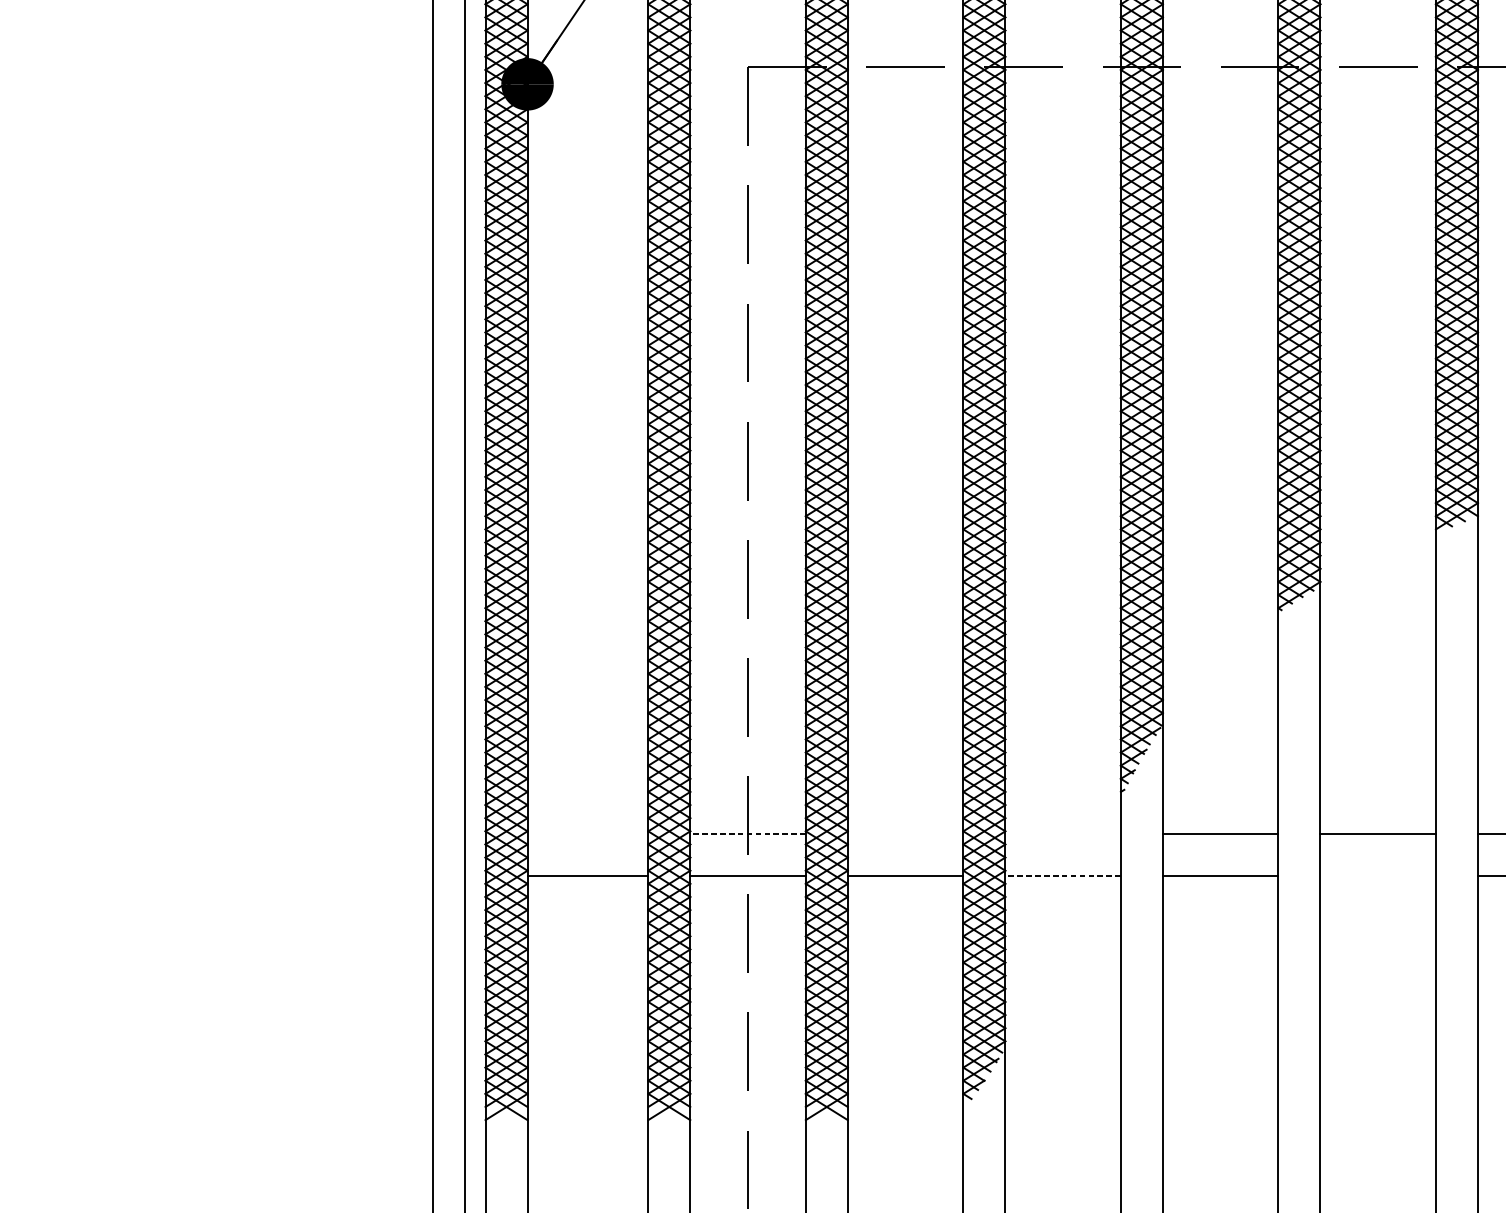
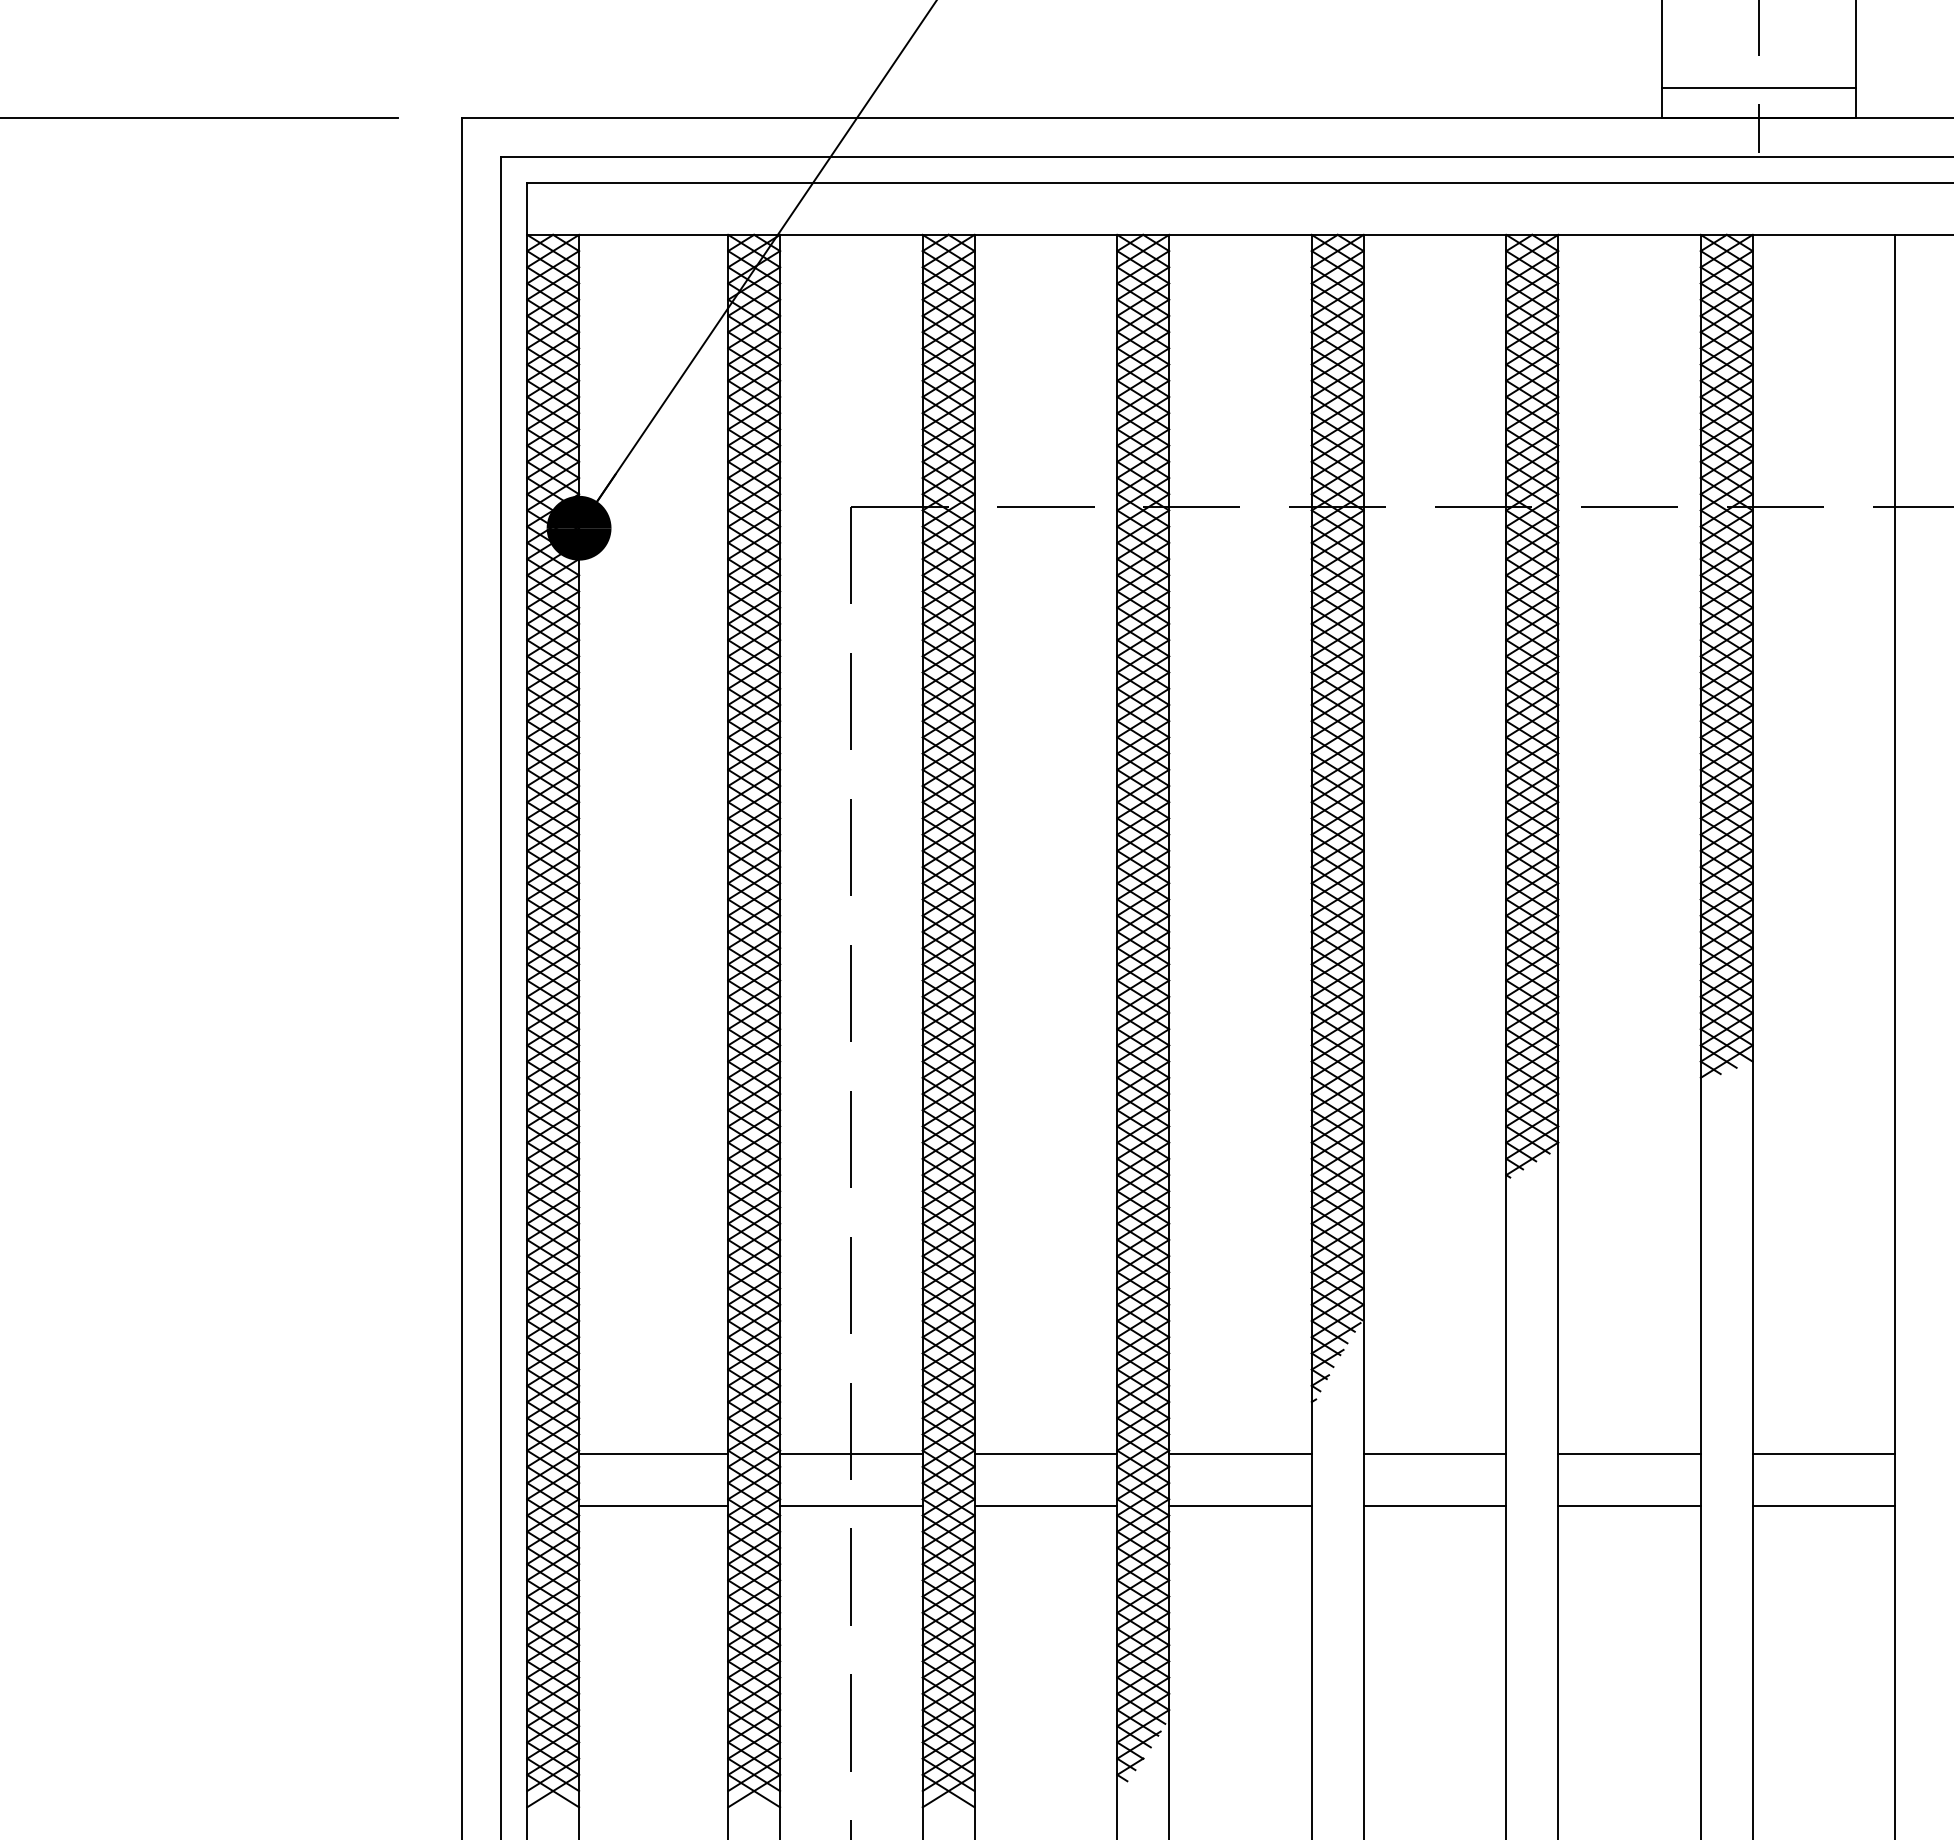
line: (587, 833) -> (653, 1453), added
line: (747, 833) -> (850, 1453), dashed -> solid
line: (905, 833) -> (1045, 1453), added
line: (1063, 833) -> (1240, 1453), added
line: (1062, 875) -> (1239, 1505), dashed -> solid
line: (1378, 875) -> (1629, 1505), added

